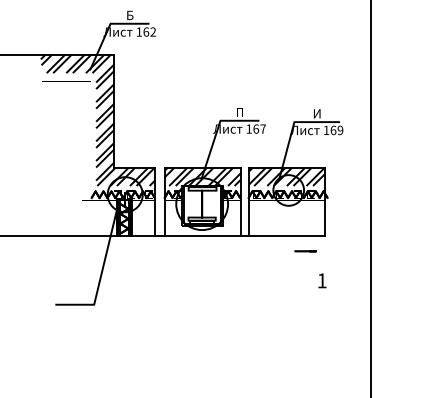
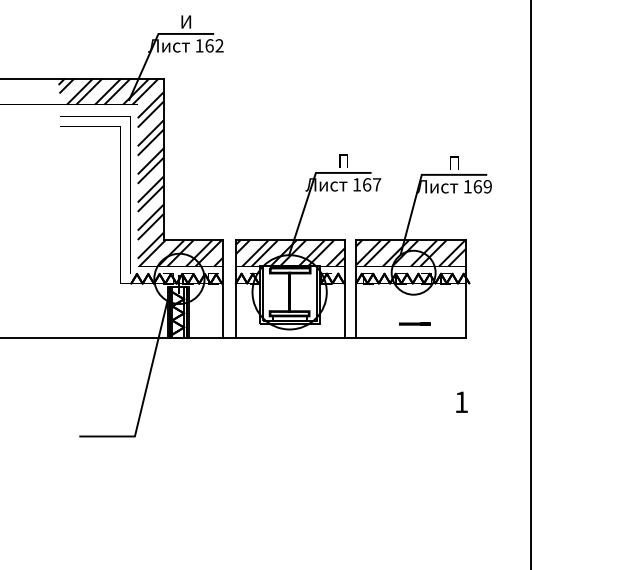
text: (129, 14) -> (185, 20), Б -> И
text: (316, 113) -> (453, 162), И -> П
line: (305, 251) -> (414, 324), moved

